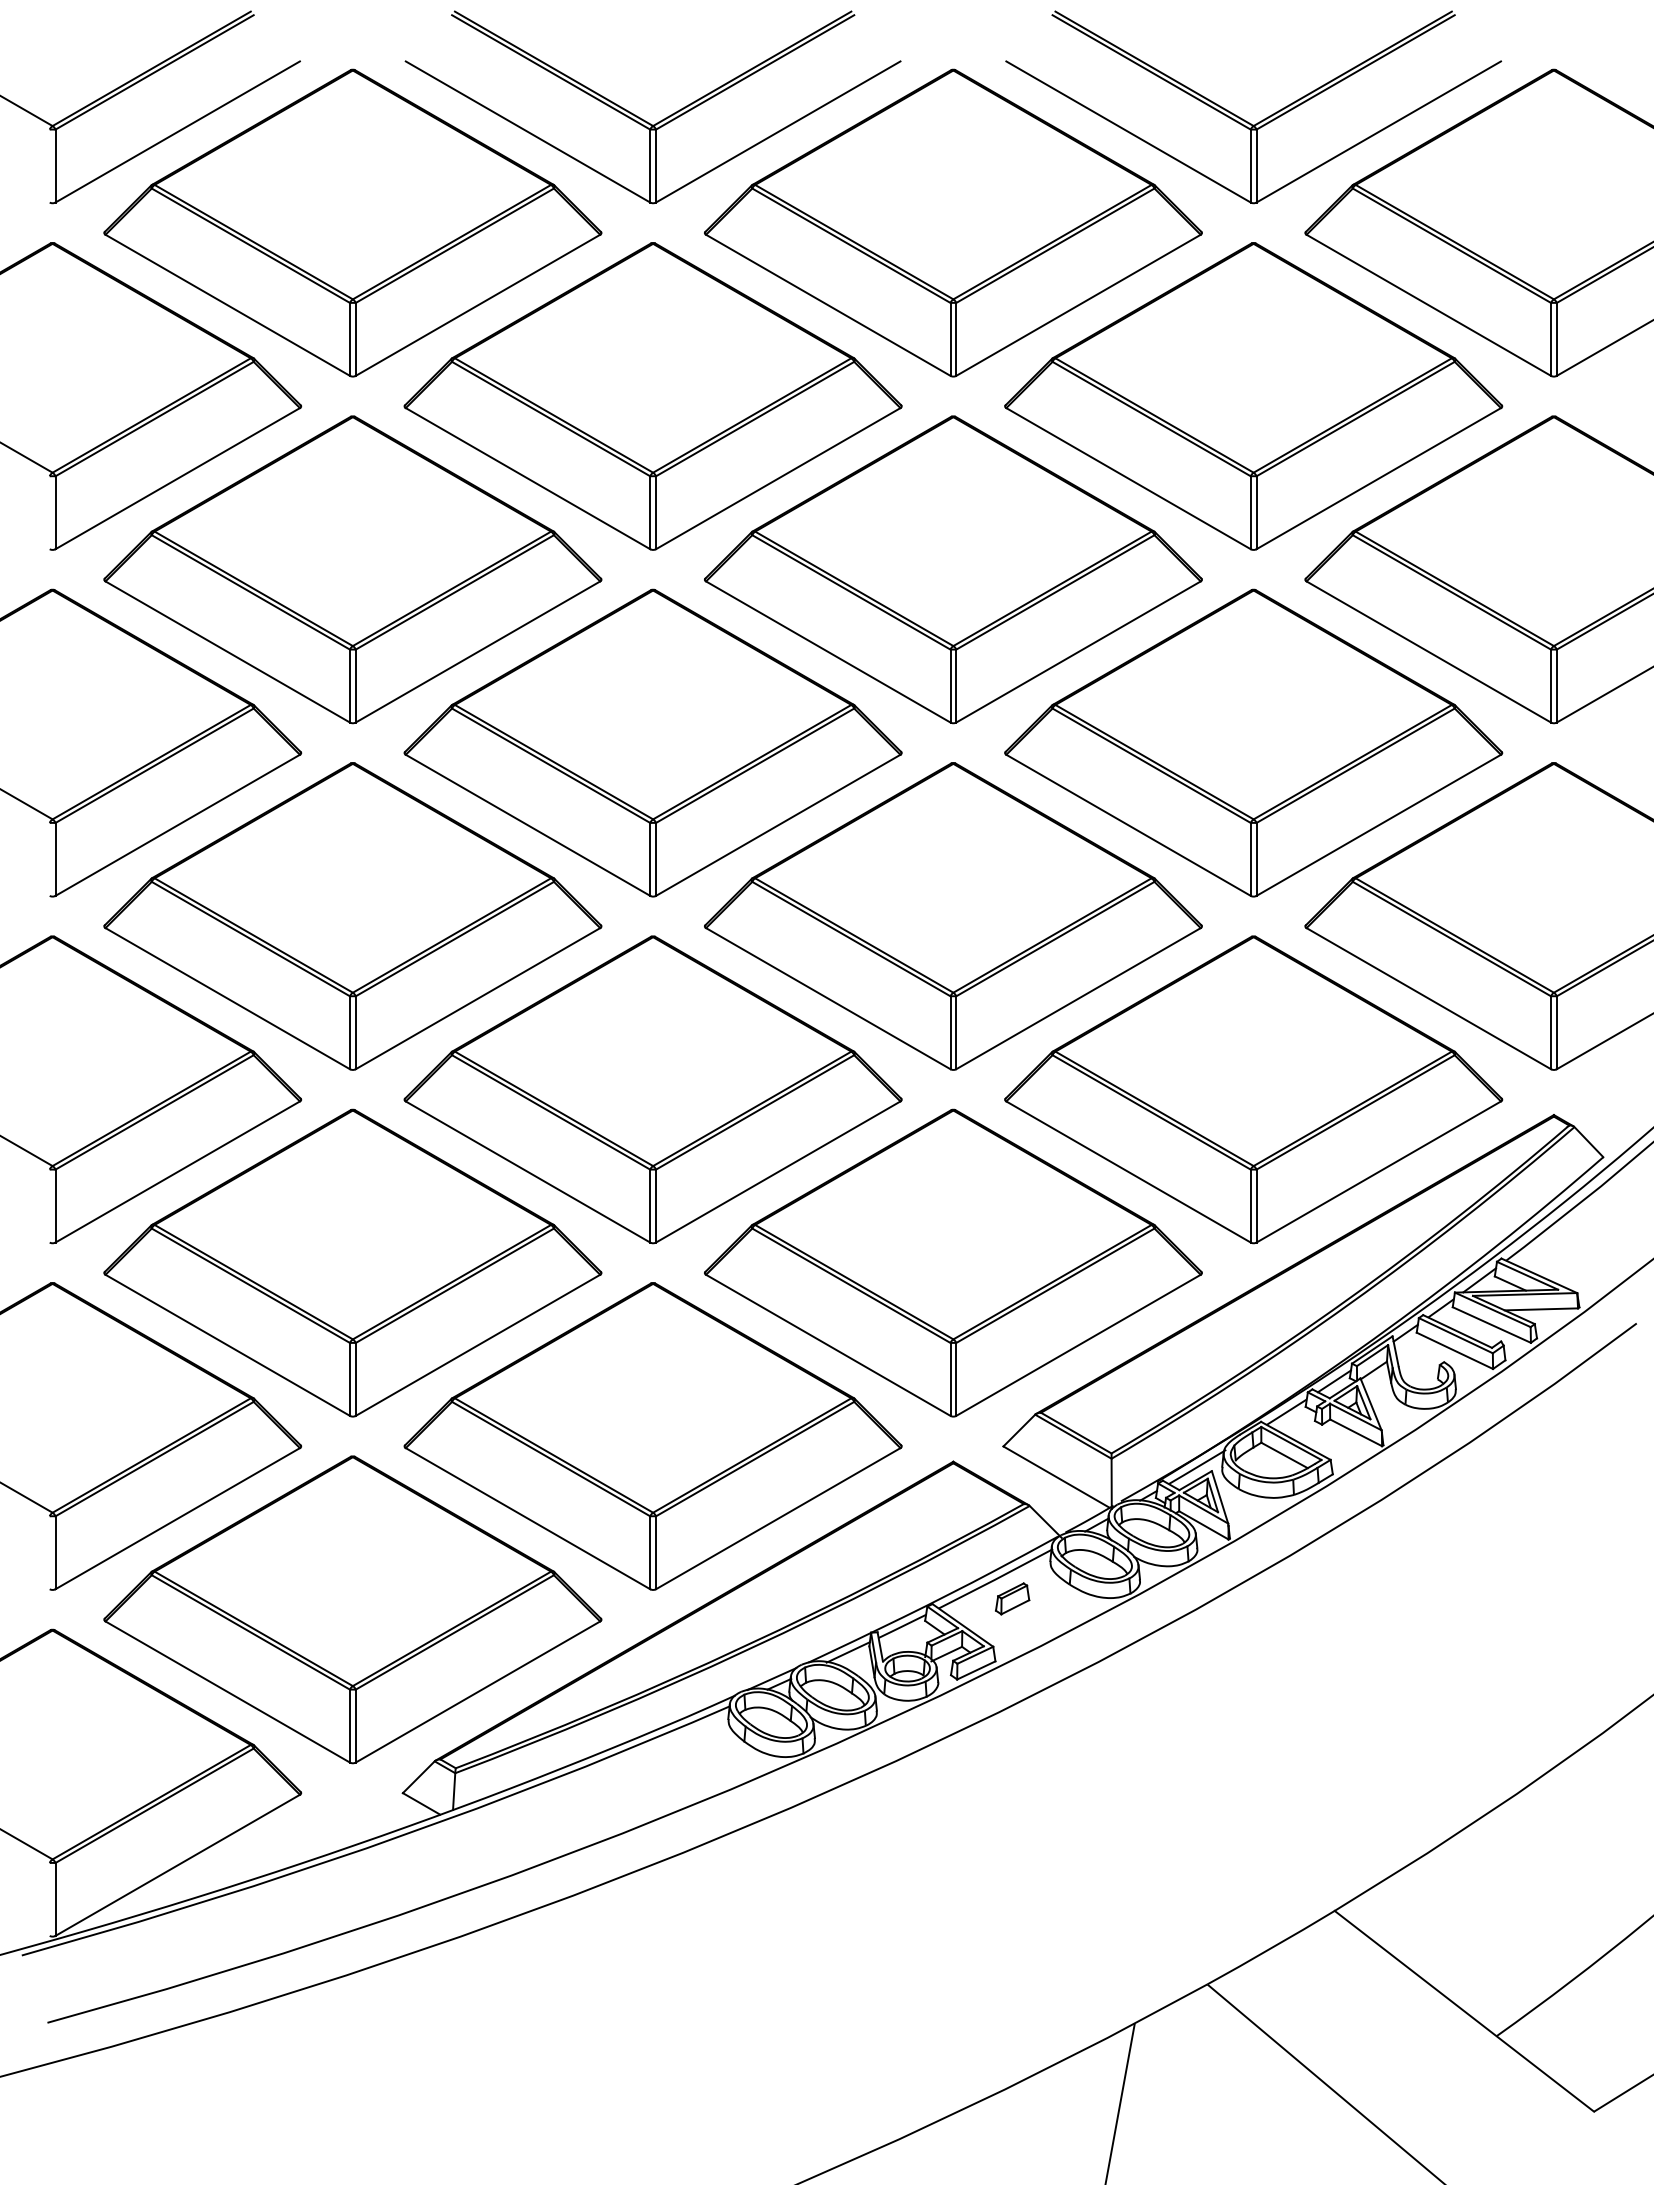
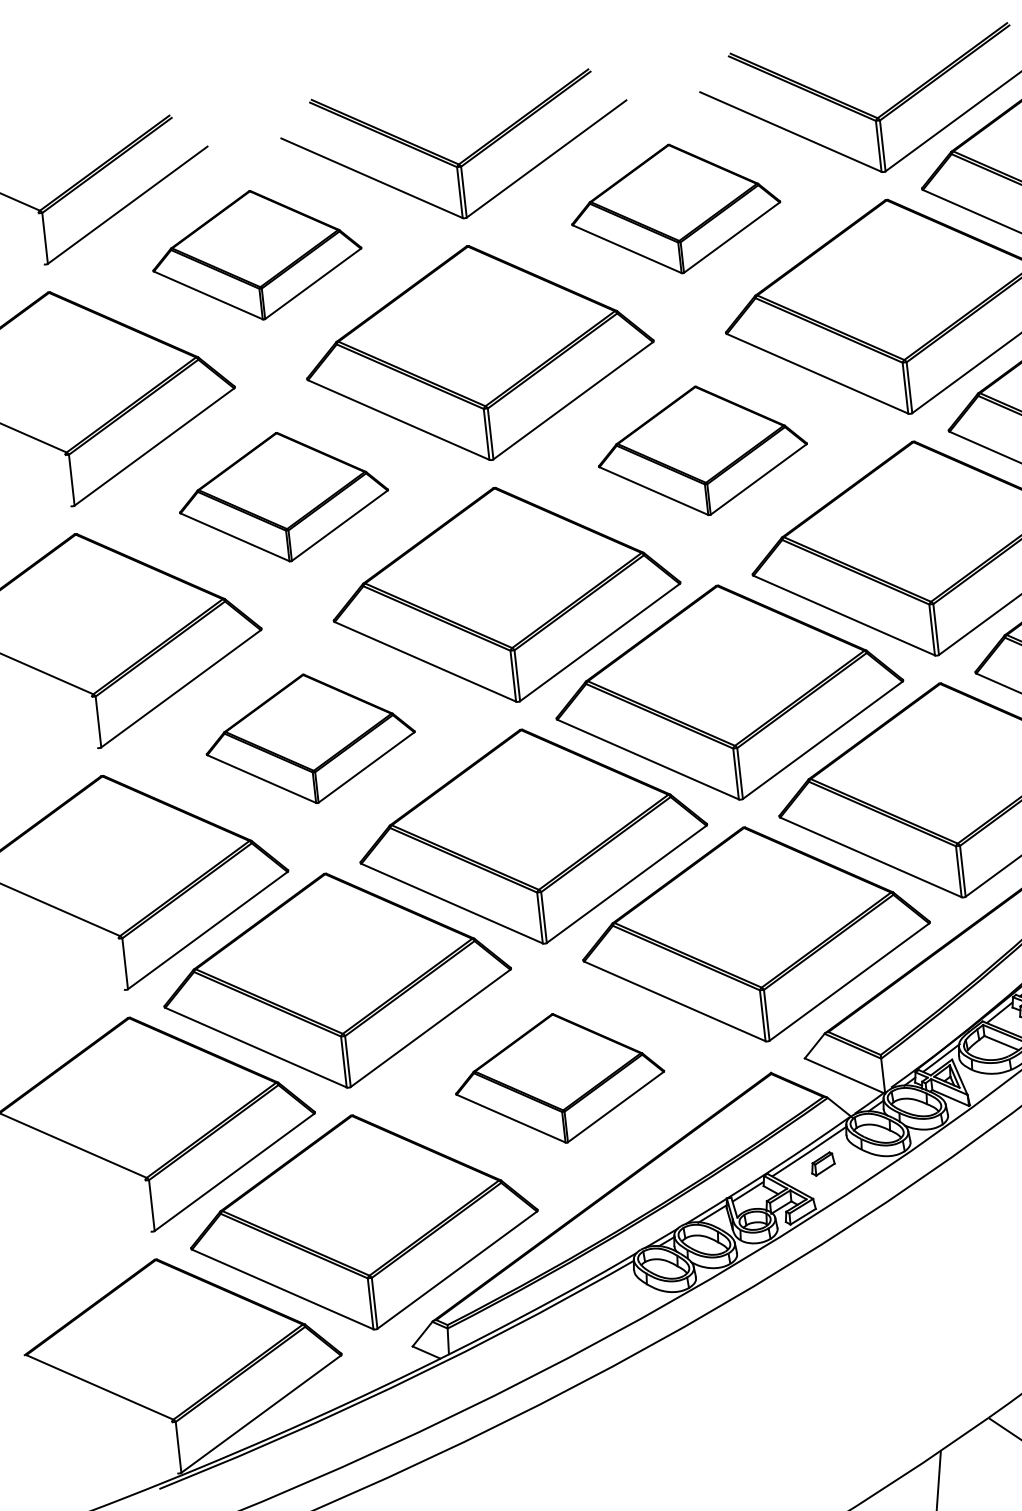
part: (352, 222) -> (256, 254), size x0.6
part: (953, 222) -> (675, 208), size x0.6
part: (352, 569) -> (283, 496), size x0.6
part: (953, 569) -> (702, 450), size x0.6
part: (352, 916) -> (310, 738), size x0.6
part: (652, 1436) -> (559, 1078), size x0.6

